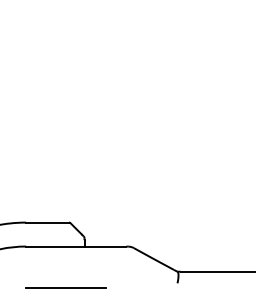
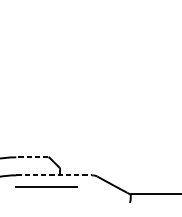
line: (47, 222) -> (32, 157), solid -> dashed
line: (76, 246) -> (54, 175), solid -> dashed
line: (65, 287) -> (45, 186), moved

